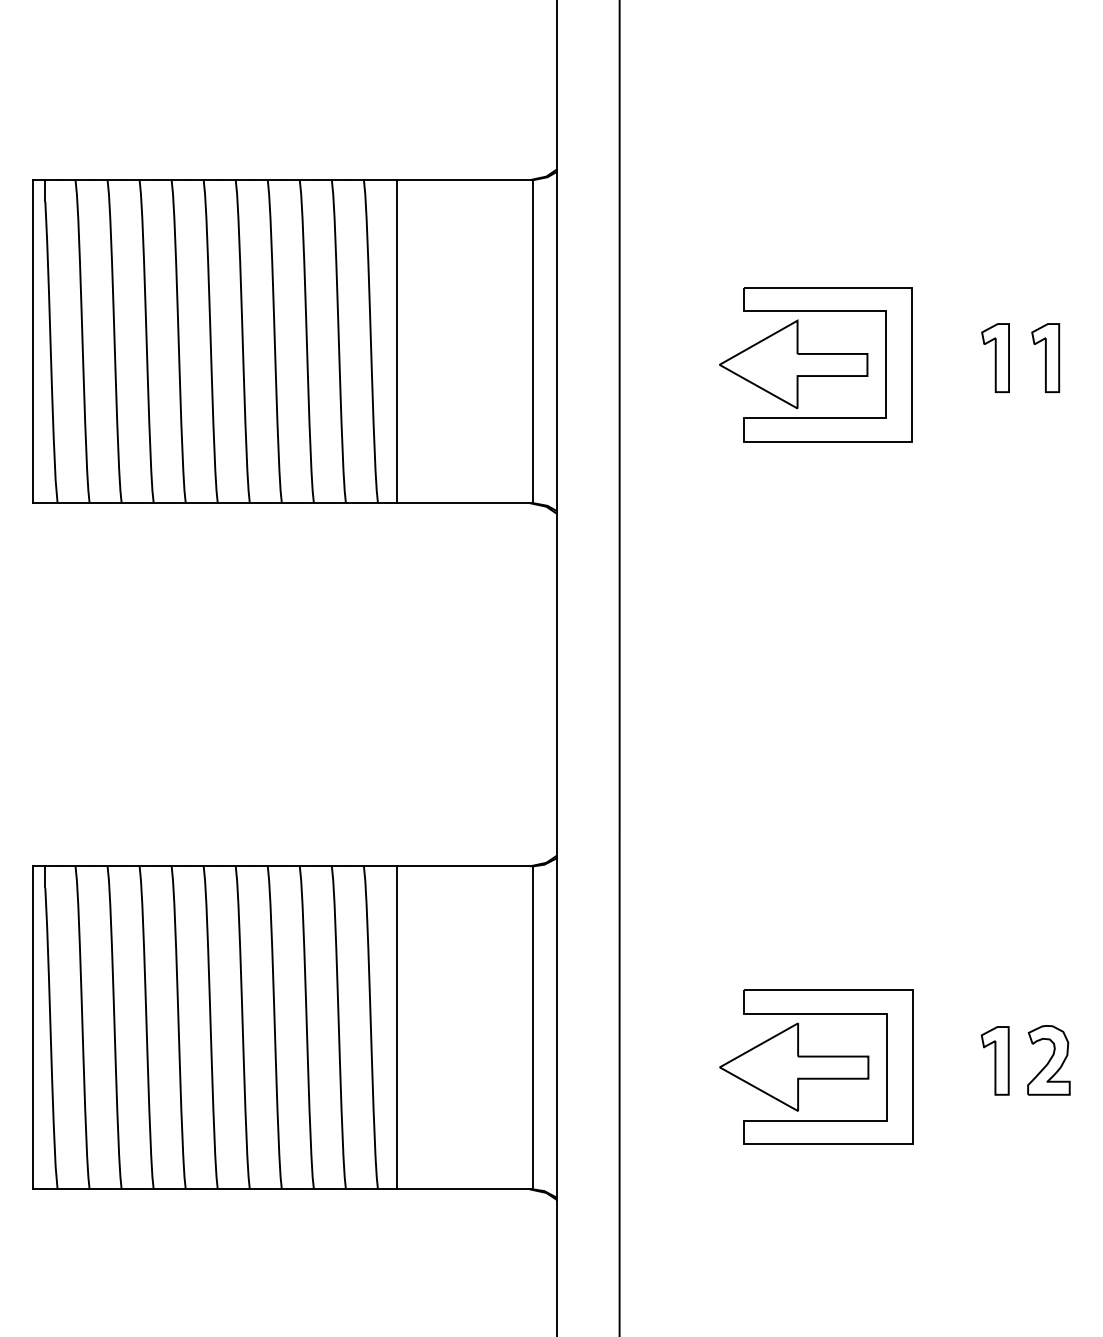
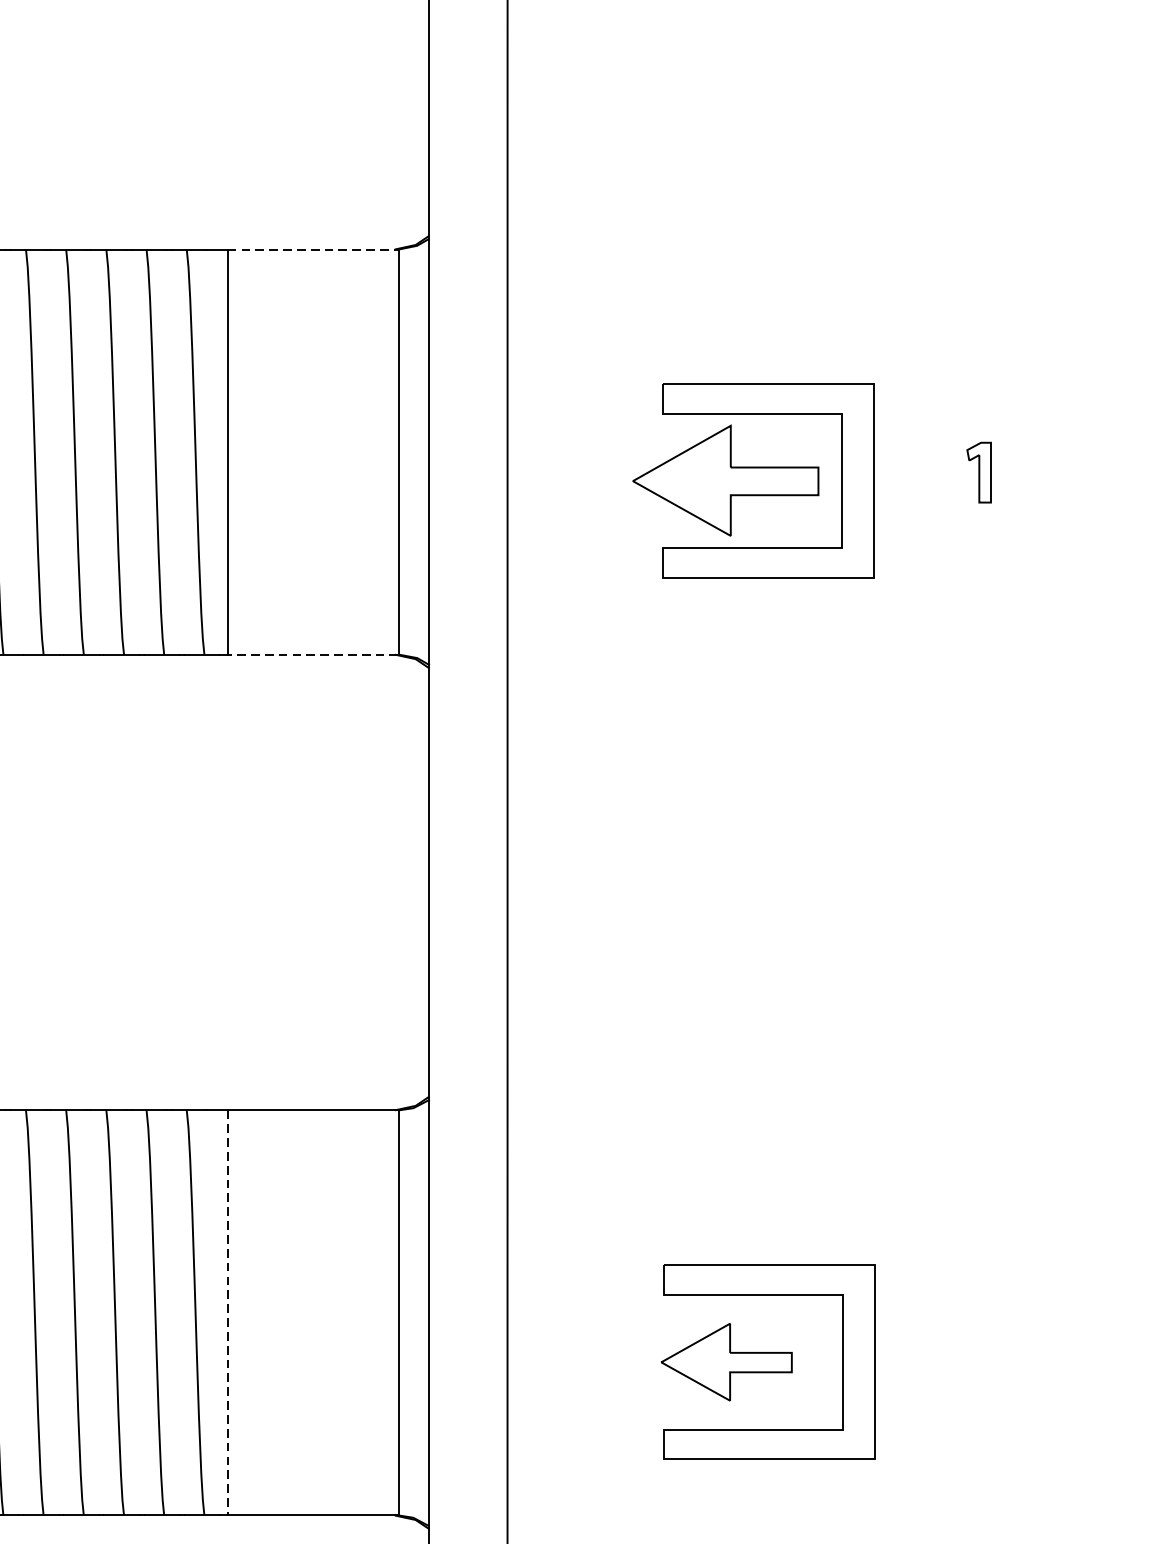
line: (464, 180) -> (312, 249), solid -> dashed
part: (995, 357) -> (979, 471), size x0.7
part: (1045, 357) -> (1041, 471), removed
line: (464, 503) -> (312, 655), solid -> dashed
line: (396, 1028) -> (227, 1313), solid -> dashed
part: (994, 1060) -> (977, 1353), removed
part: (1048, 1060) -> (1045, 1353), removed
part: (794, 1066) -> (726, 1361), size x0.7

